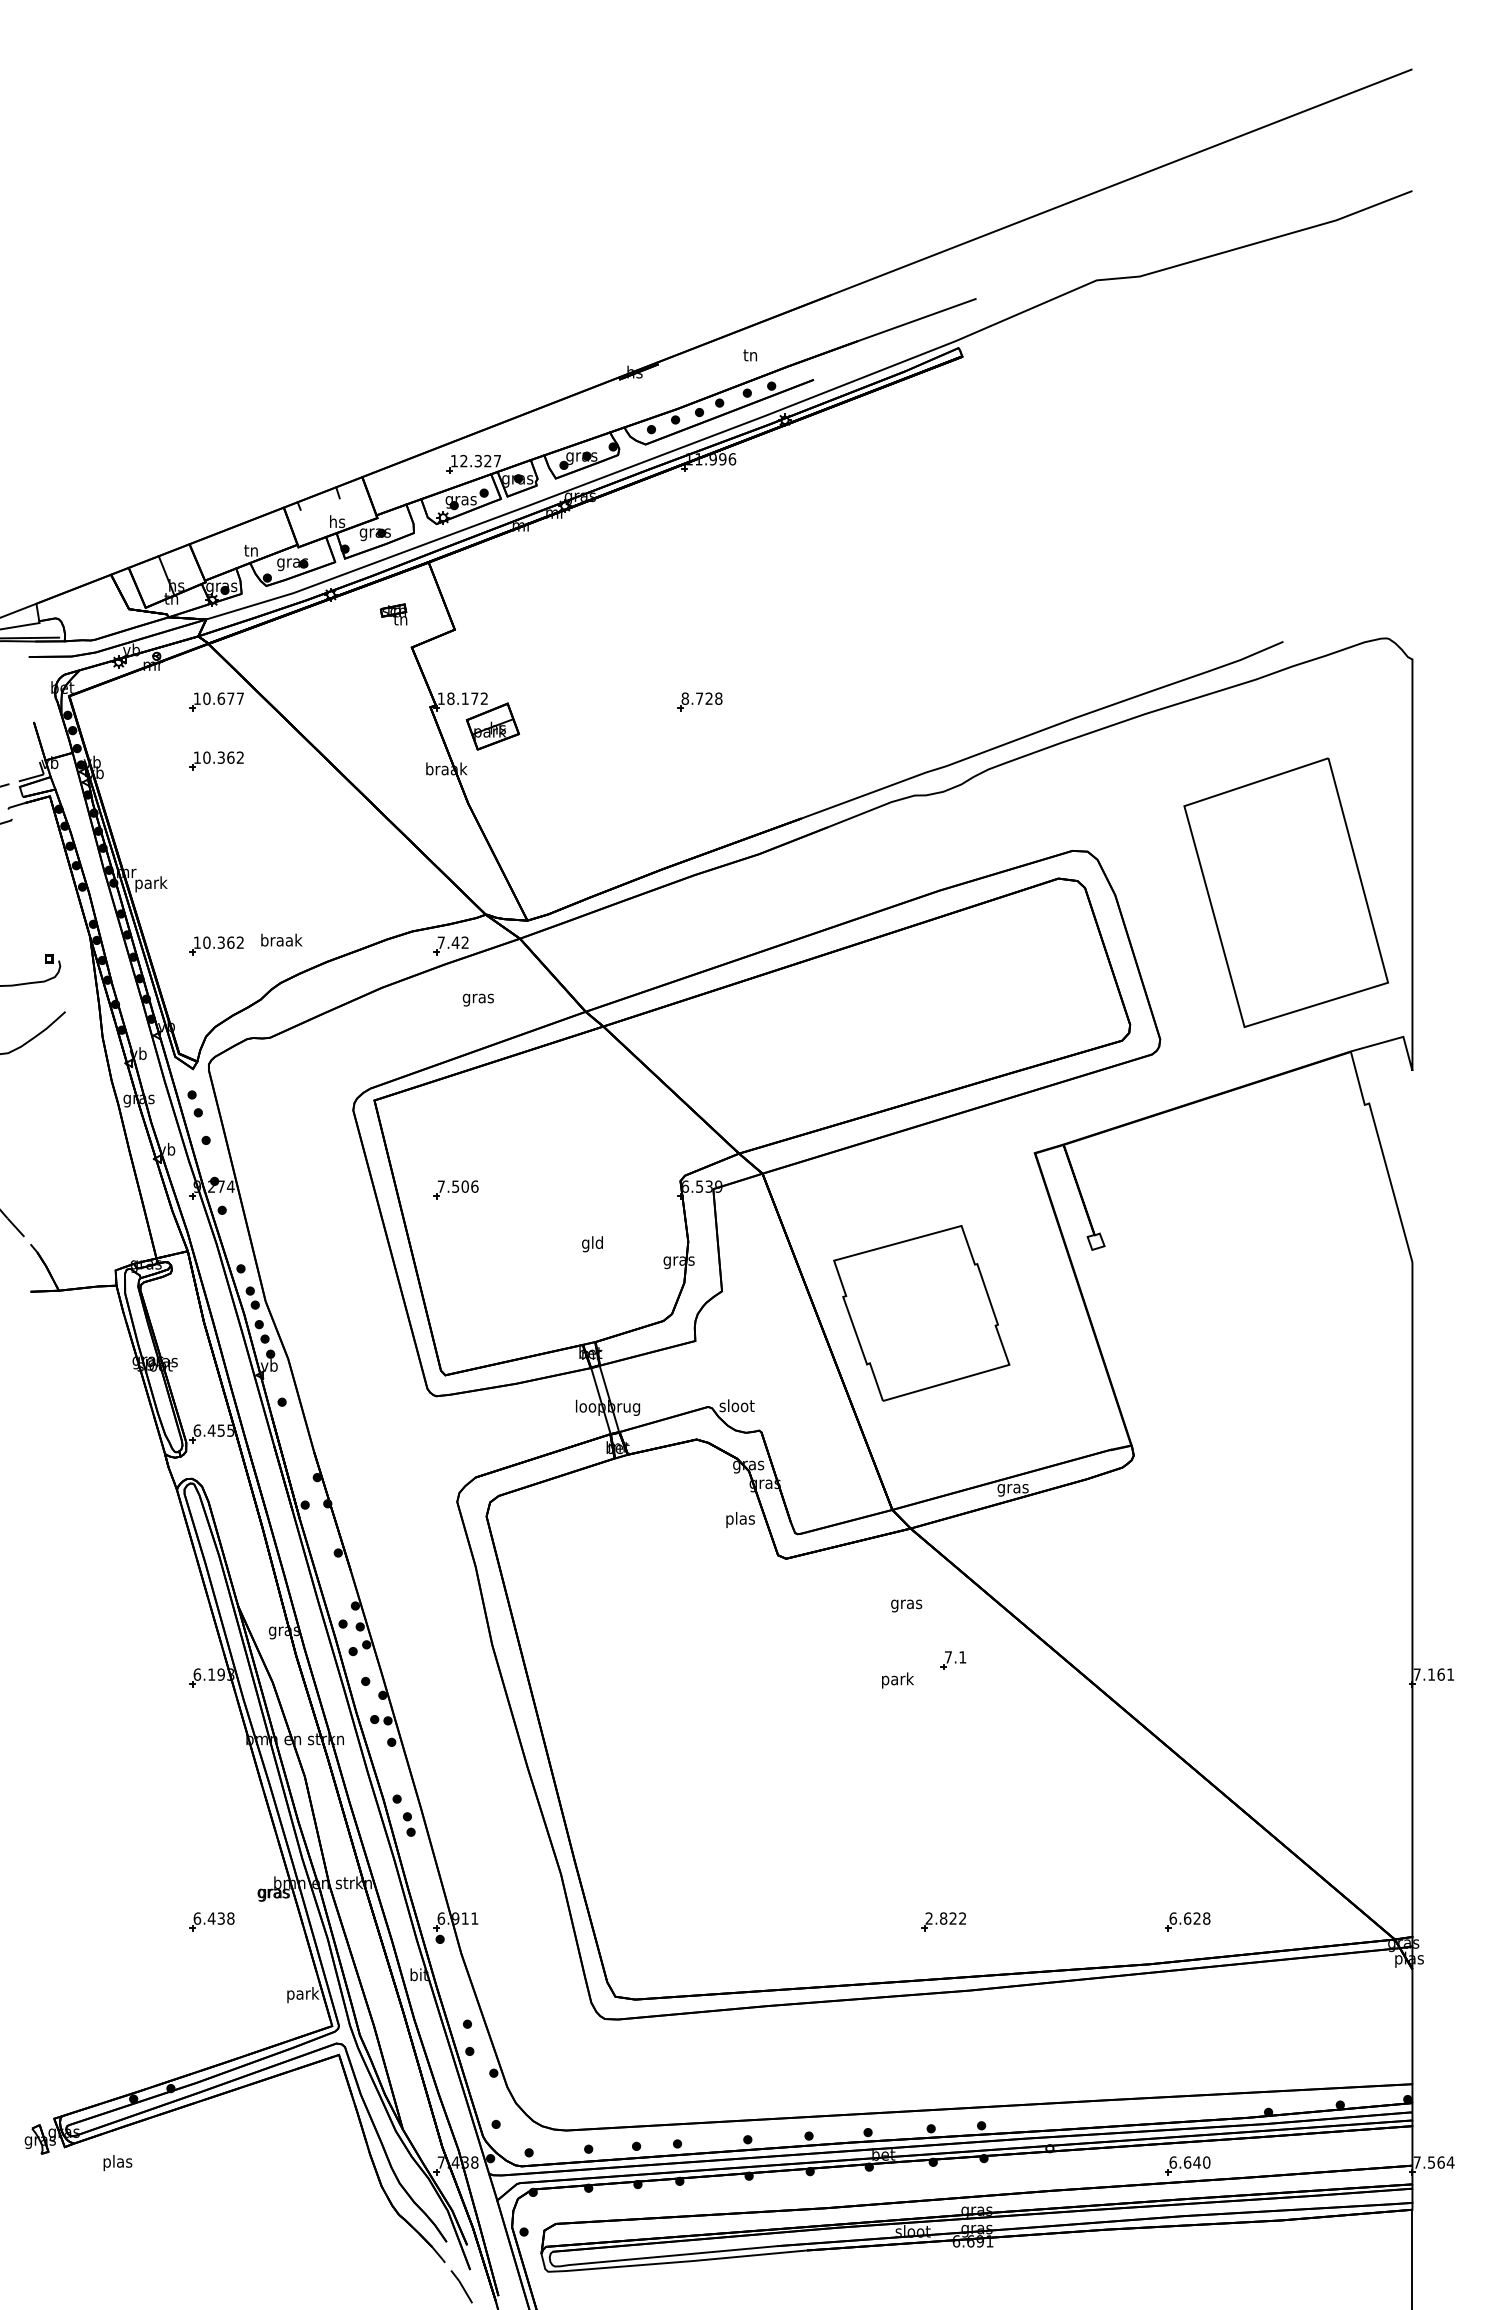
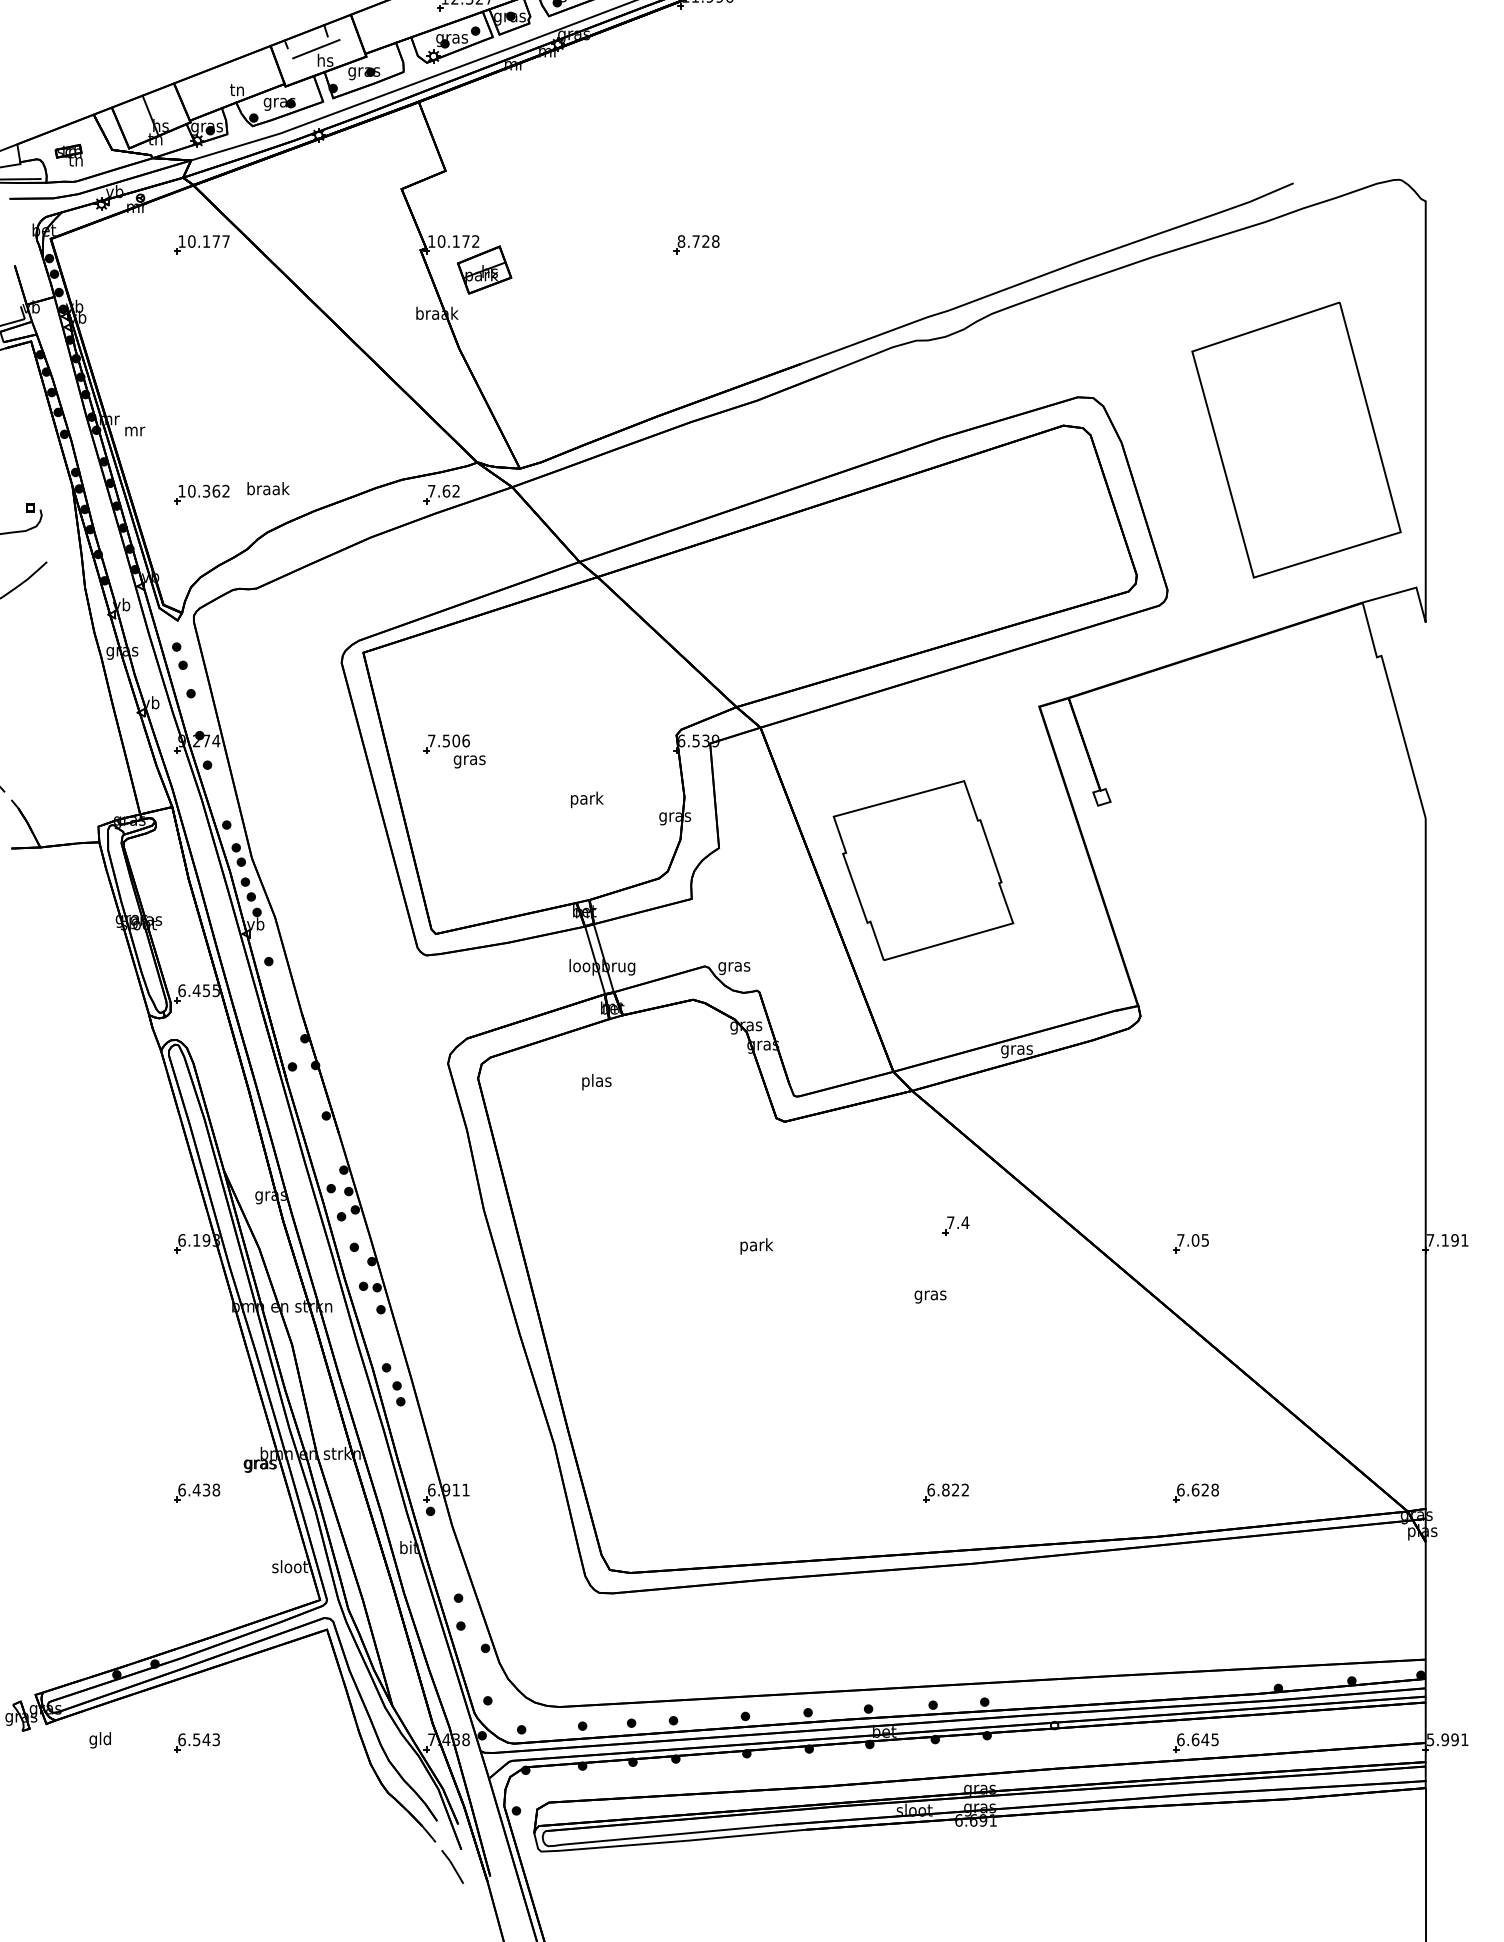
line: (328, 510) -> (316, 48), added
part: (393, 614) -> (68, 155), moved
text: (221, 698) -> (206, 241), 10.677 -> 10.177
text: (450, 698) -> (441, 241), 18.172 -> 10.172
part: (216, 760) -> (201, 304), removed
text: (151, 884) -> (135, 431), park -> mr
text: (455, 942) -> (446, 491), 7.42 -> 7.62
text: (477, 999) -> (468, 761), moved
text: (593, 1244) -> (587, 800), gld -> park
text: (736, 1407) -> (733, 966), sloot -> gras
text: (740, 1519) -> (596, 1081), moved
text: (906, 1605) -> (930, 1296), moved
text: (962, 1657) -> (965, 1222), 7.1 -> 7.4
text: (1440, 1674) -> (1454, 1240), 7.161 -> 7.191
part: (1182, 1677) -> (1190, 1243), added
text: (897, 1680) -> (756, 1246), moved
text: (929, 1918) -> (931, 1489), 2.822 -> 6.822
text: (302, 1995) -> (289, 1568), park -> sloot
text: (1206, 2162) -> (1214, 1739), 6.640 -> 6.645
text: (1433, 2162) -> (1447, 1739), 7.564 -> 5.991
text: (117, 2163) -> (100, 1740), plas -> gld
part: (211, 2165) -> (196, 1742), added

